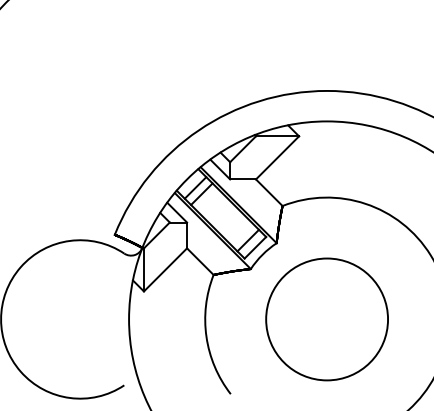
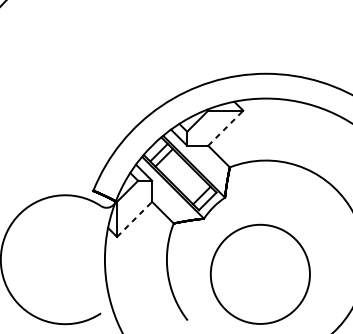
line: (277, 157) -> (225, 127), solid -> dashed
line: (165, 269) -> (134, 219), solid -> dashed
circle: (326, 319) -> (259, 274), moved

